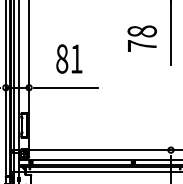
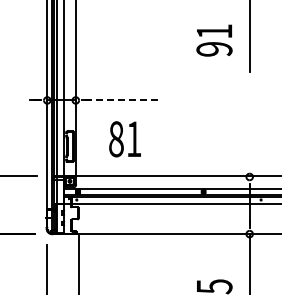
text: (142, 38) -> (214, 40), 78 -> 91
text: (68, 59) -> (124, 139), moved
line: (67, 87) -> (122, 100), solid -> dashed

